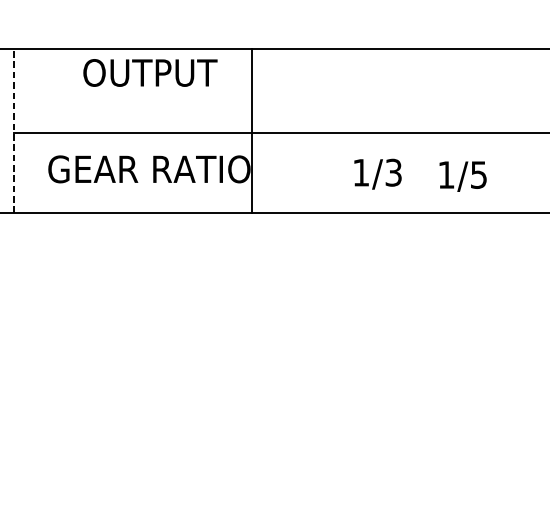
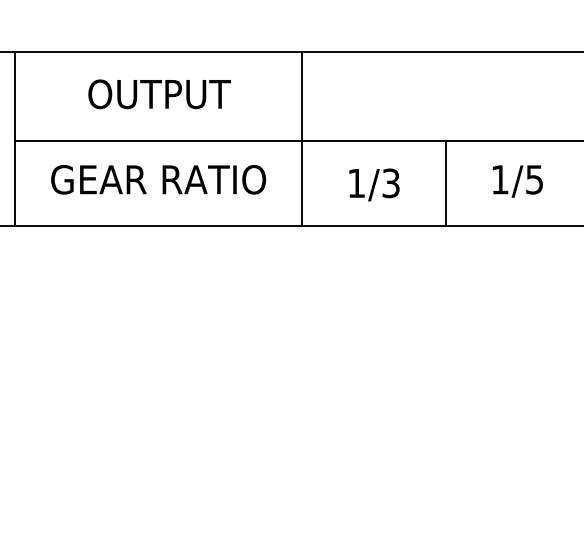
text: (150, 73) -> (159, 94), moved
line: (14, 131) -> (15, 139), dashed -> solid
line: (251, 131) -> (302, 139), moved
line: (419, 172) -> (445, 183), added
text: (378, 173) -> (374, 184), moved
text: (462, 176) -> (517, 181), moved

